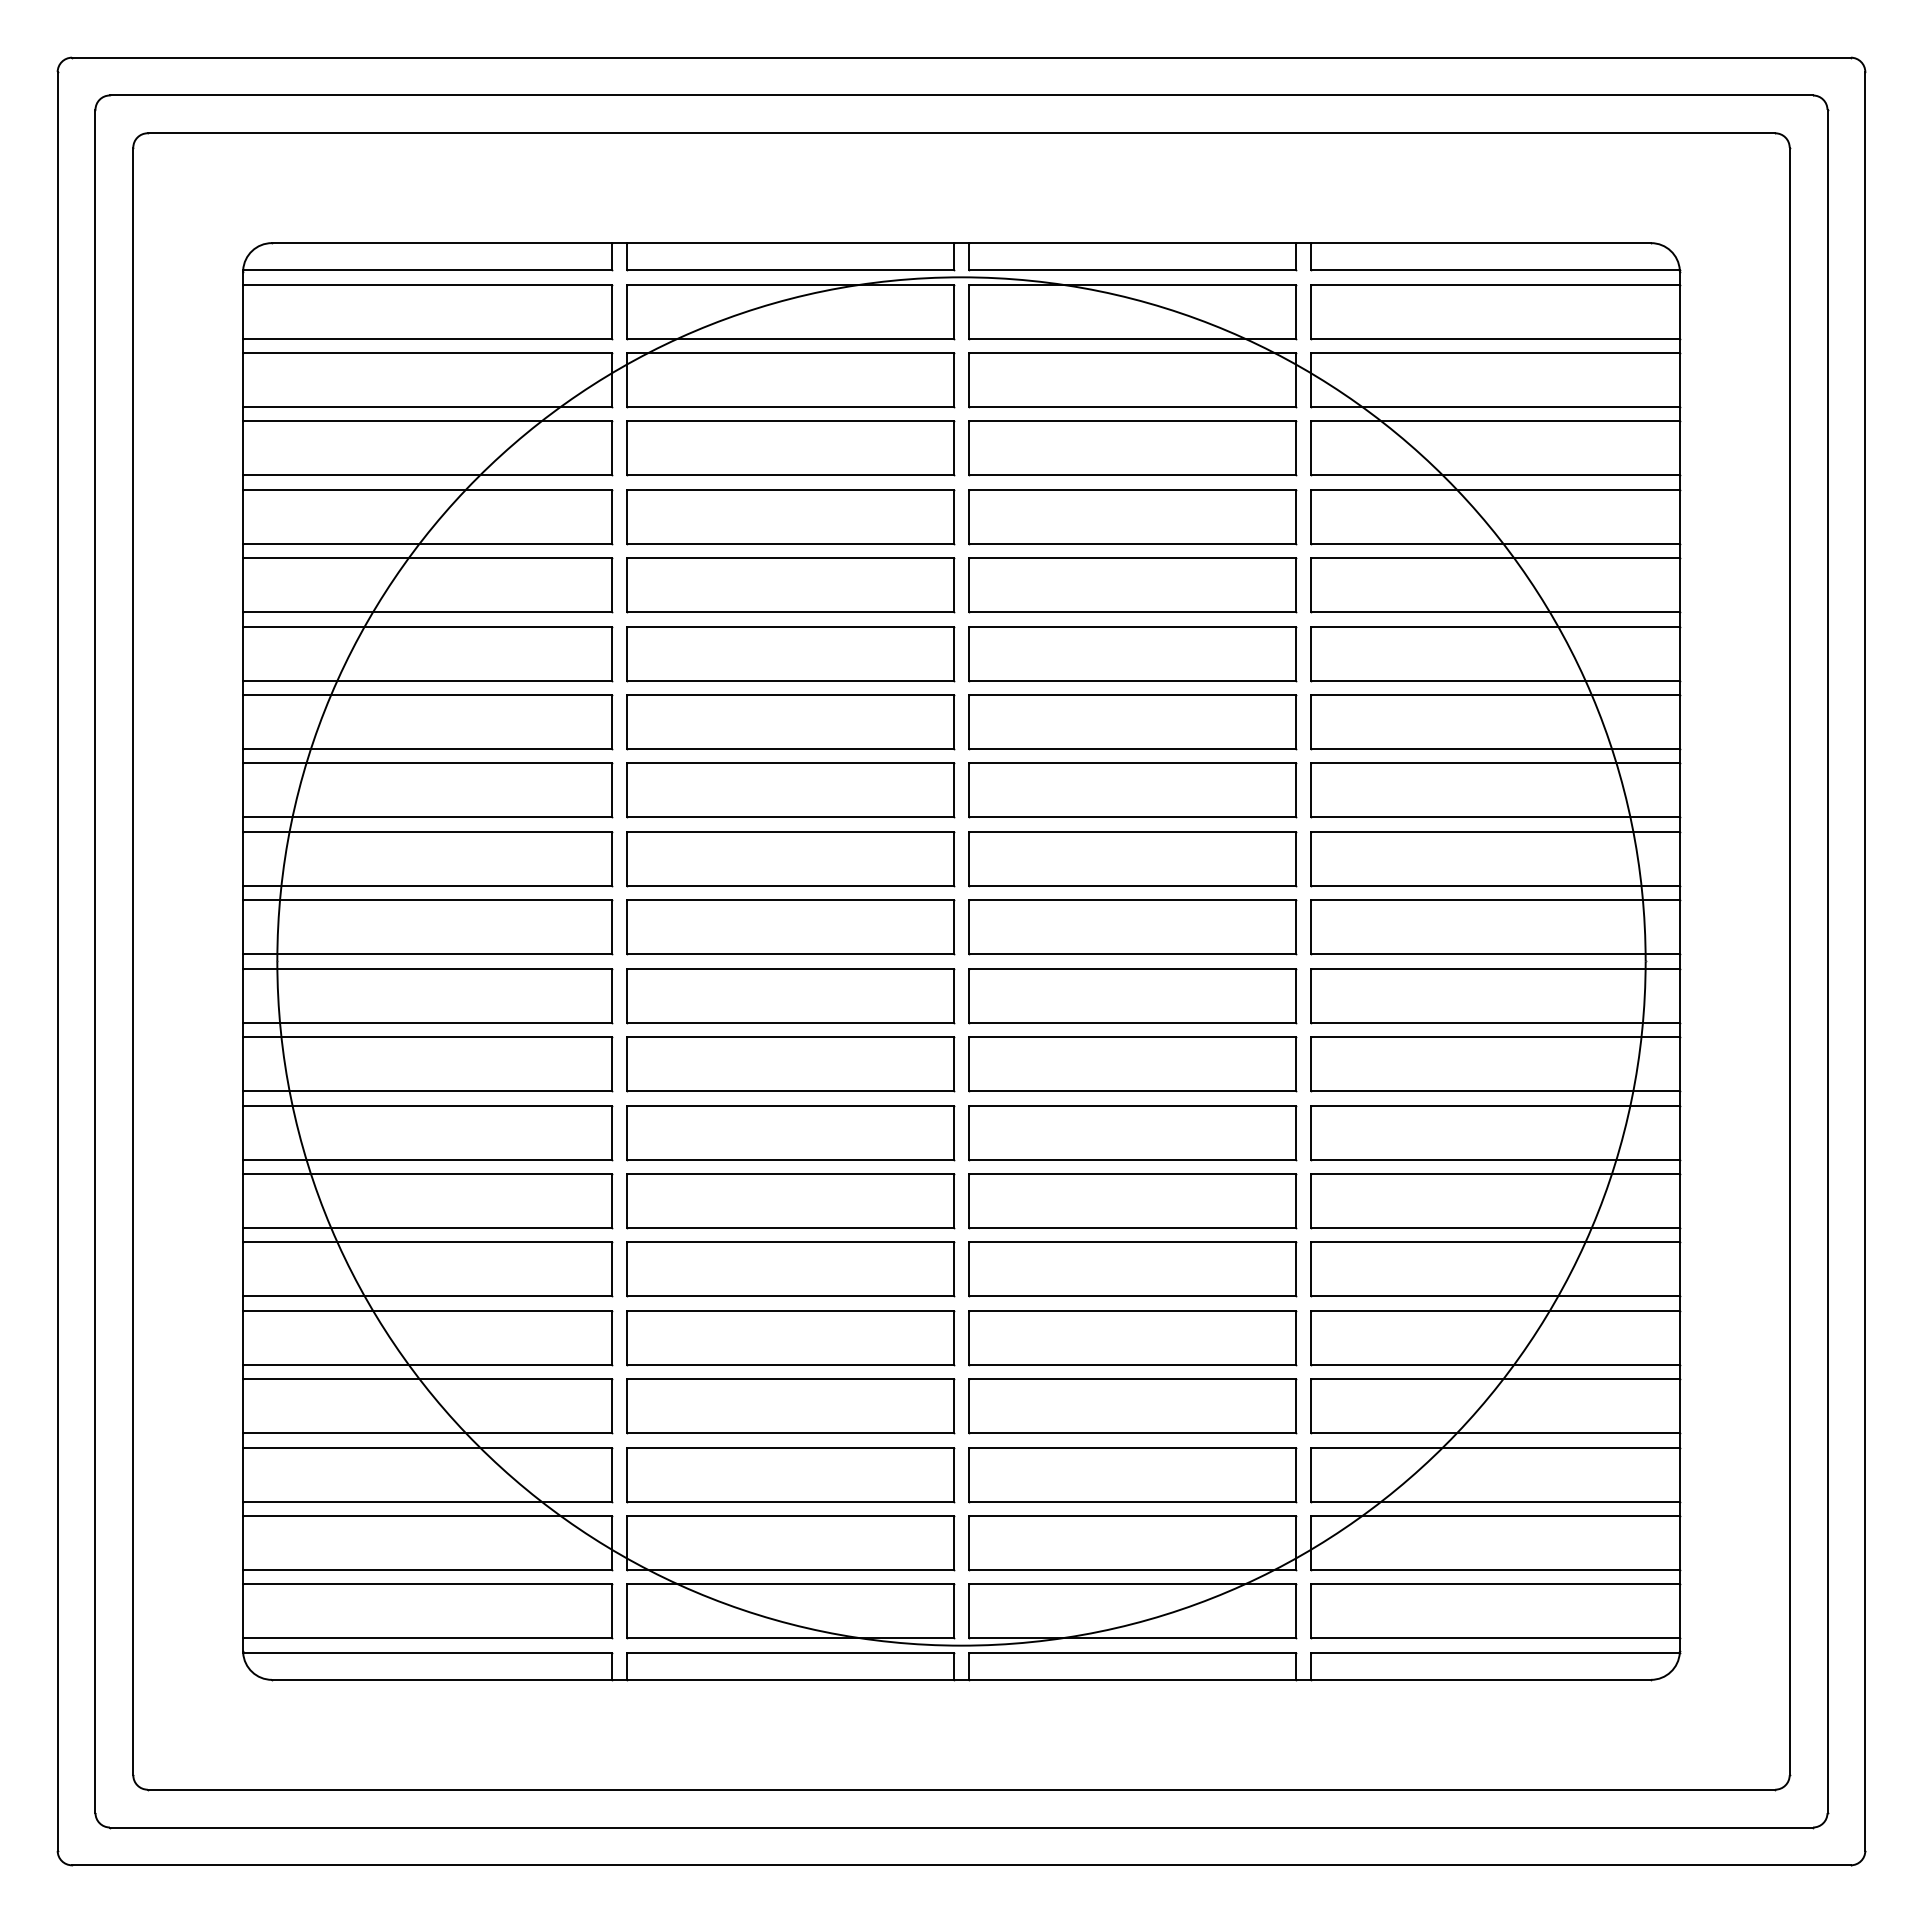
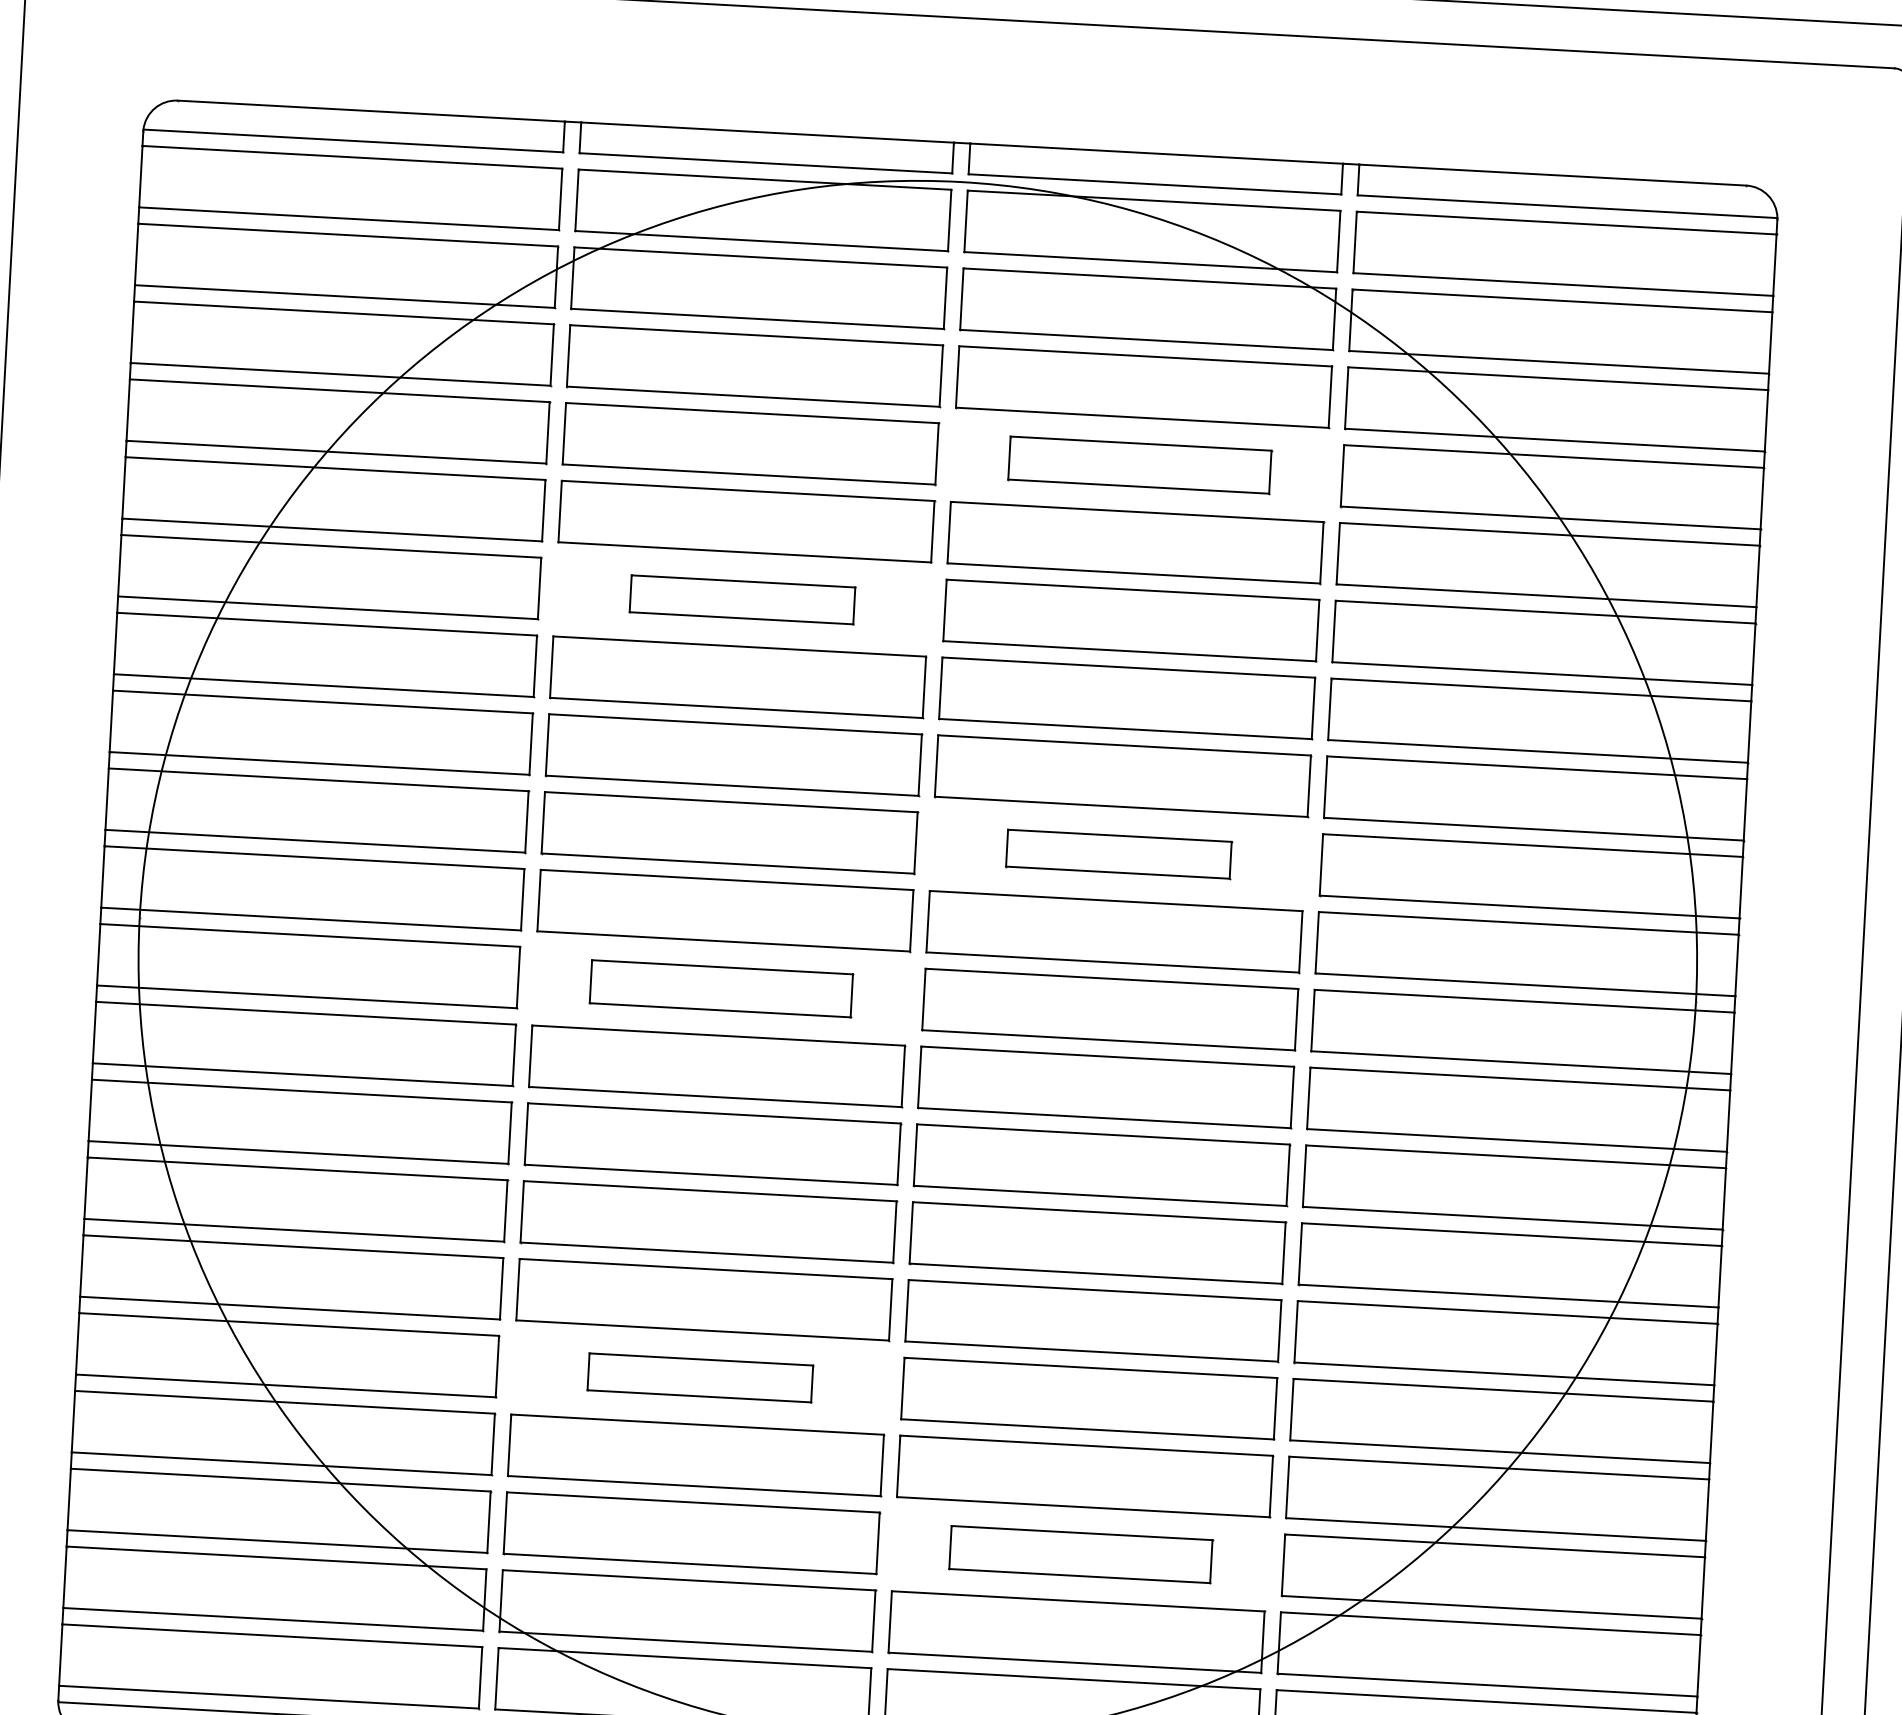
part: (1132, 517) -> (1139, 465), size x0.7
part: (790, 654) -> (742, 600), size x0.6
part: (1132, 859) -> (1118, 854), size x0.6
part: (790, 996) -> (721, 989), size x0.7
part: (790, 1338) -> (700, 1378), size x0.6
part: (1132, 1475) -> (1080, 1555), size x0.7

